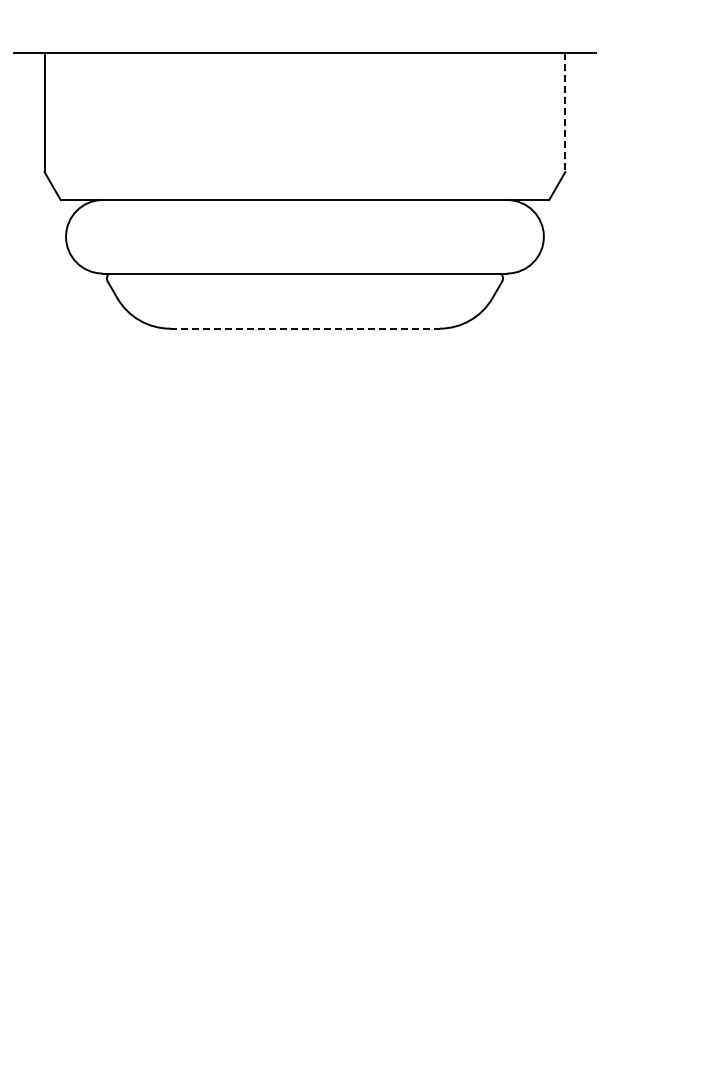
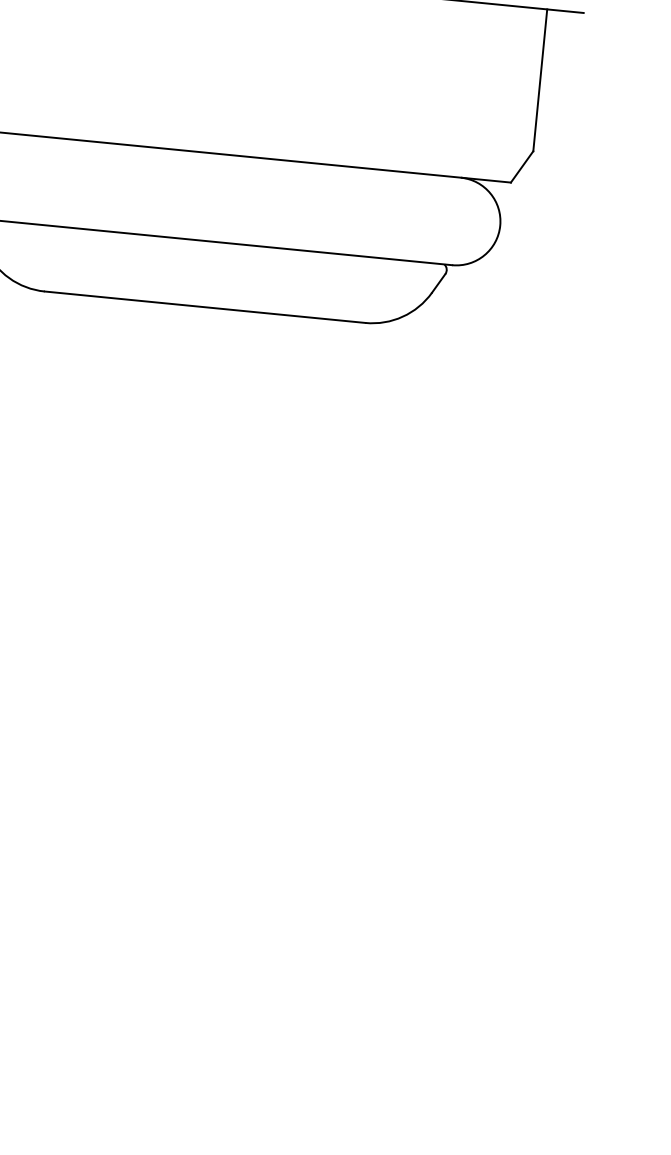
line: (565, 112) -> (540, 80), dashed -> solid
line: (304, 328) -> (204, 306), dashed -> solid

